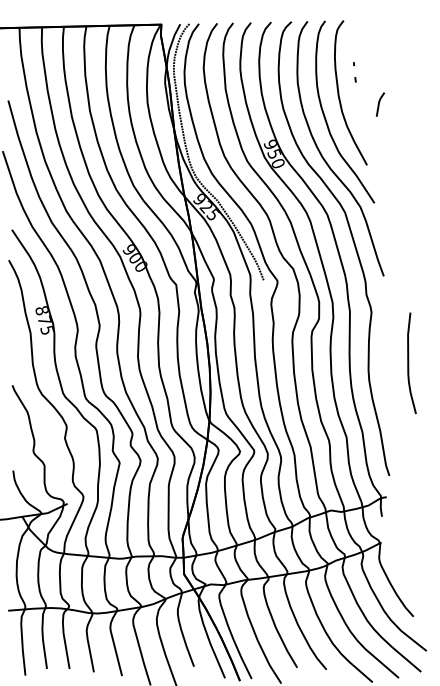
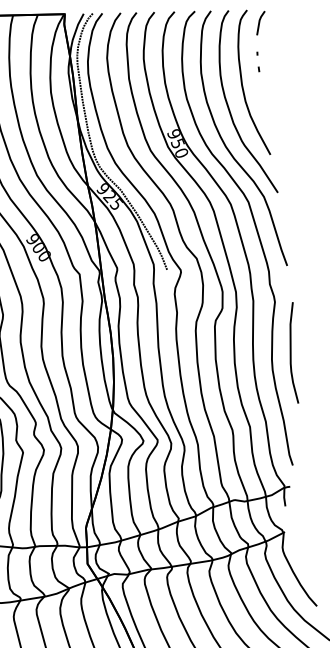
line: (379, 104) -> (259, 23), moved
curve: (409, 363) -> (291, 353), moved

